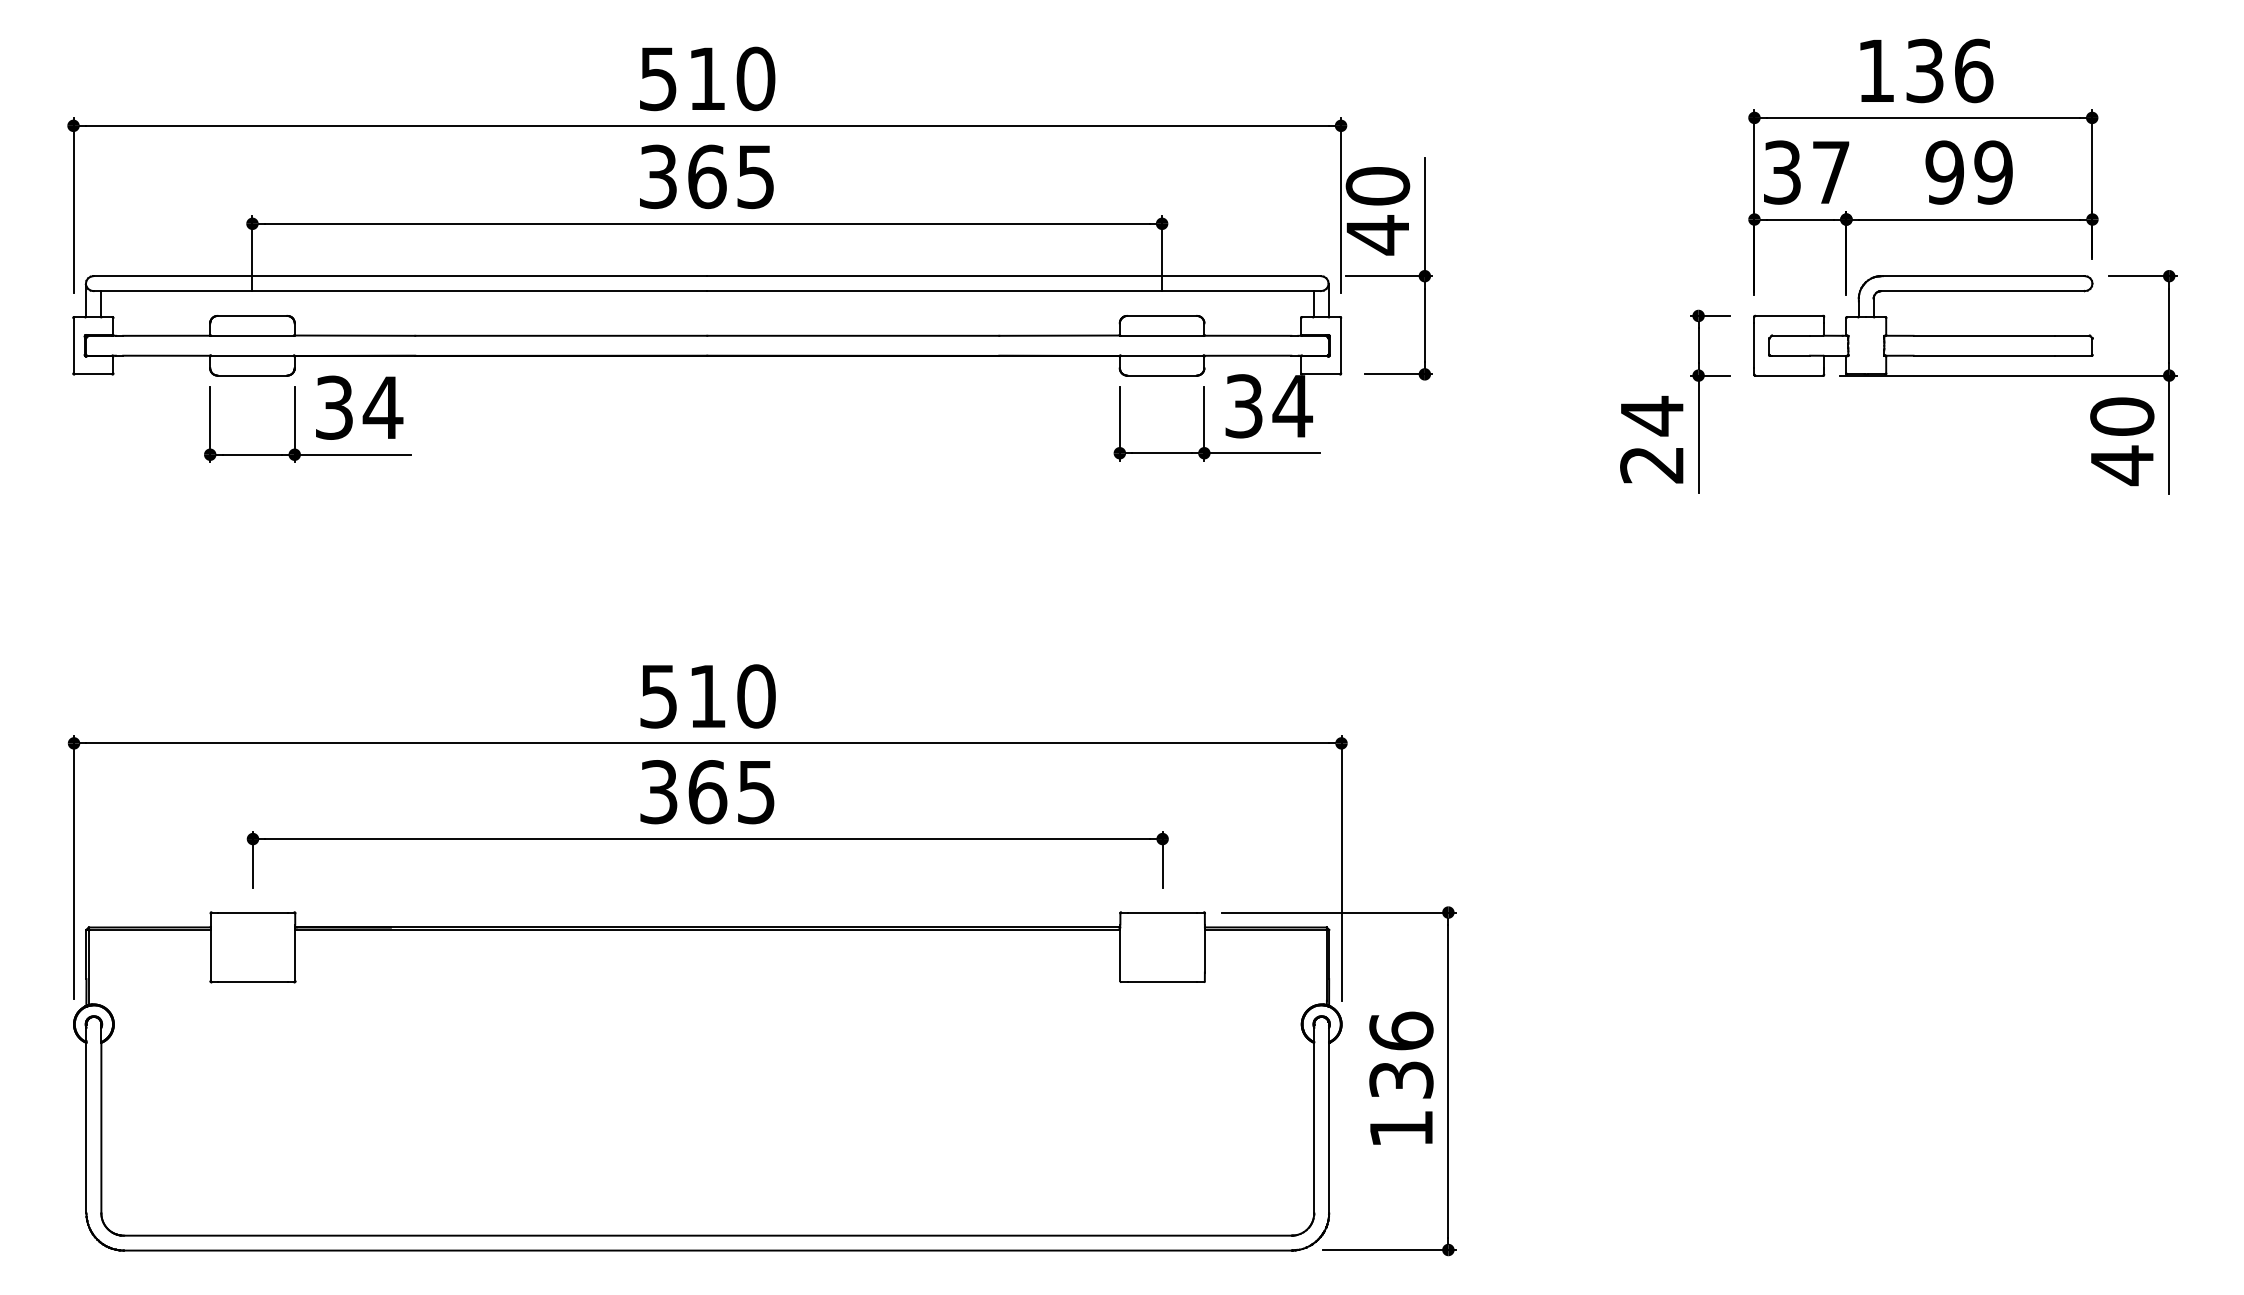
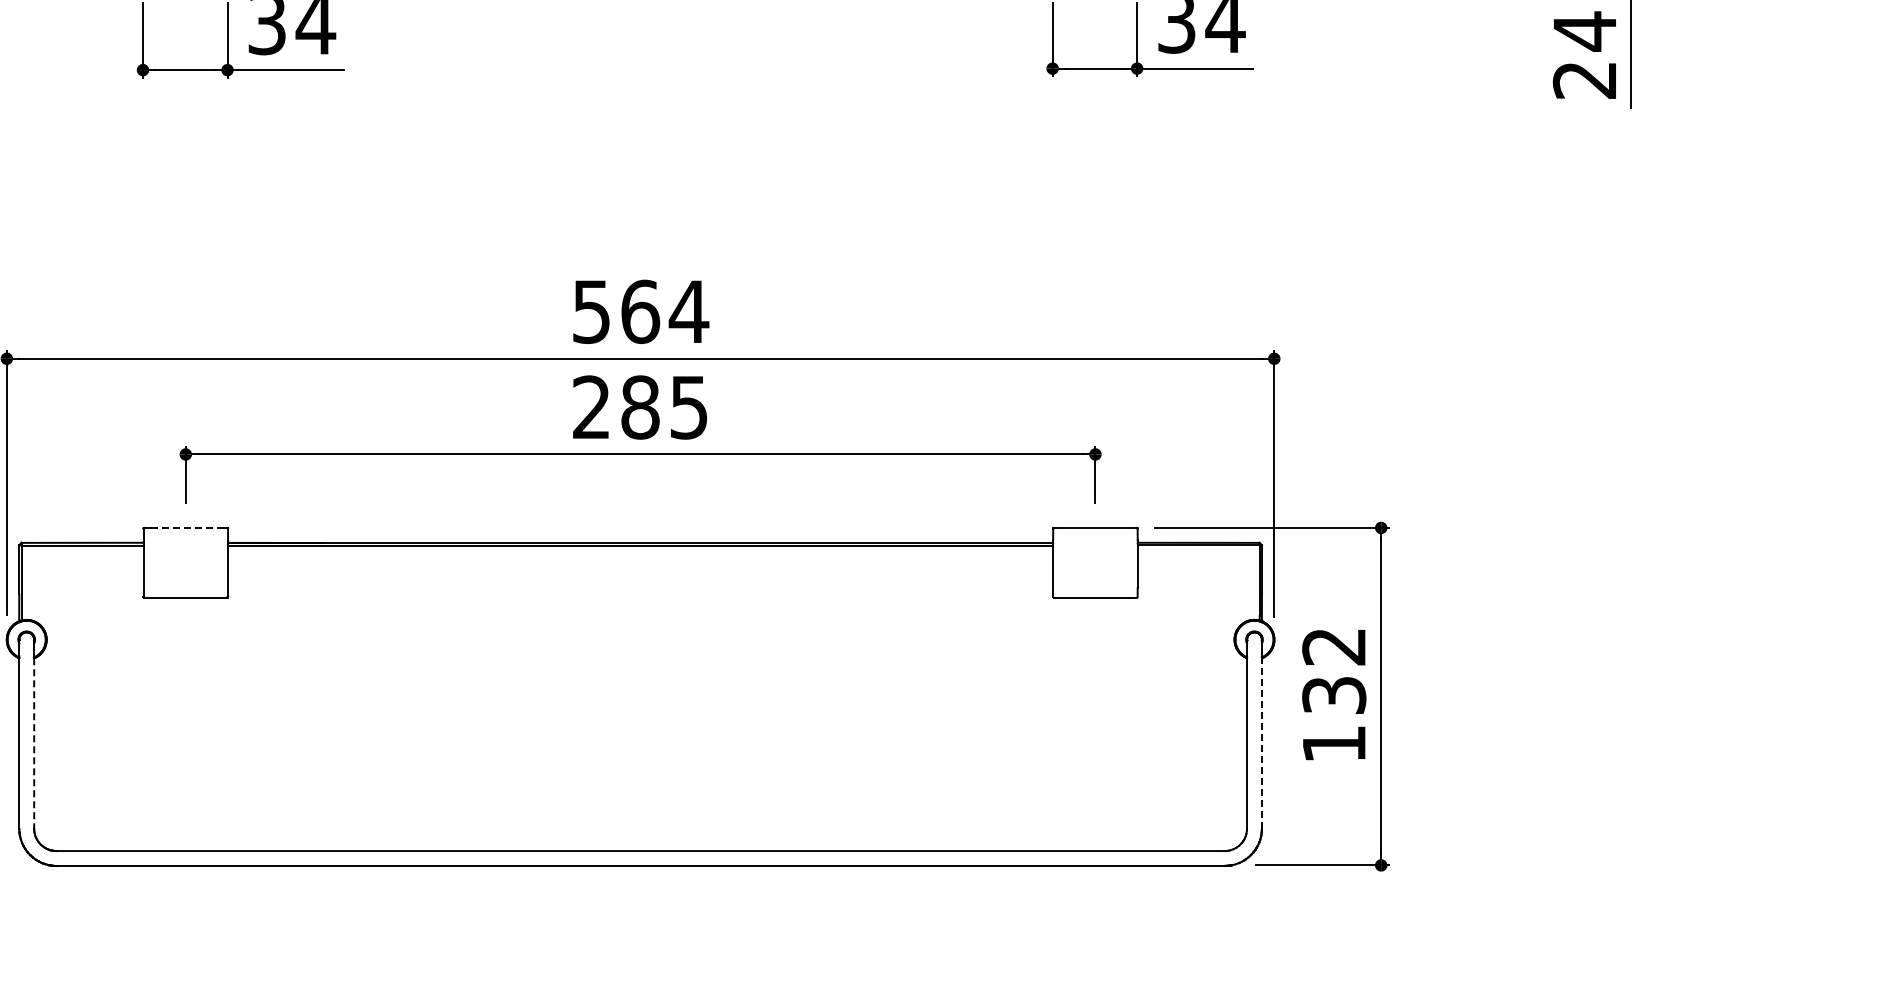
text: (732, 696) -> (665, 311), 510 -> 564
text: (683, 792) -> (616, 407), 365 -> 285
line: (252, 912) -> (185, 527), solid -> dashed
text: (1401, 1030) -> (1334, 645), 136 -> 132
line: (1329, 1127) -> (1262, 742), solid -> dashed
line: (101, 1128) -> (34, 743), solid -> dashed

